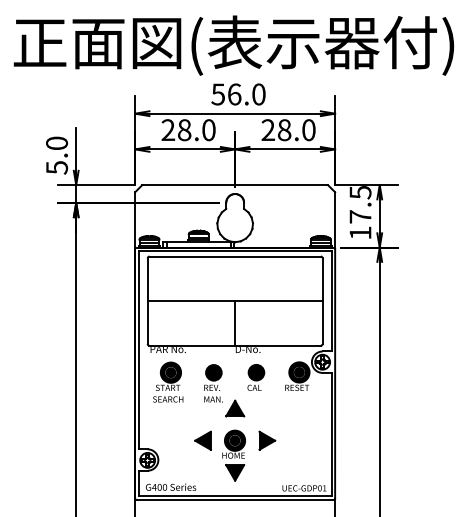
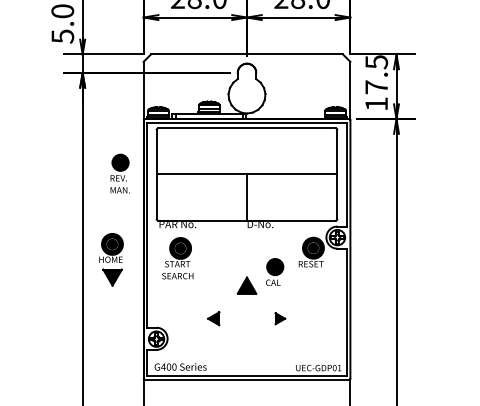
text: (256, 377) -> (275, 272), moved
text: (213, 383) -> (120, 173), moved
part: (202, 440) -> (213, 318), size x0.7
part: (267, 440) -> (280, 318), size x0.6
part: (234, 455) -> (111, 259), moved

